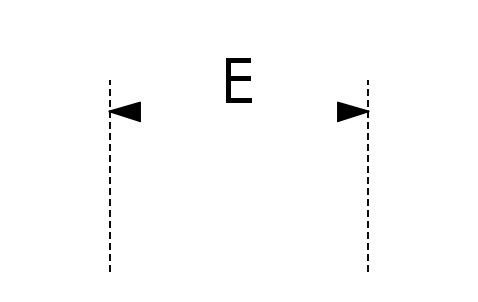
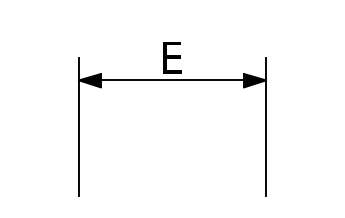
line: (238, 111) -> (172, 80), added
line: (109, 176) -> (78, 127), dashed -> solid
line: (368, 176) -> (266, 127), dashed -> solid

